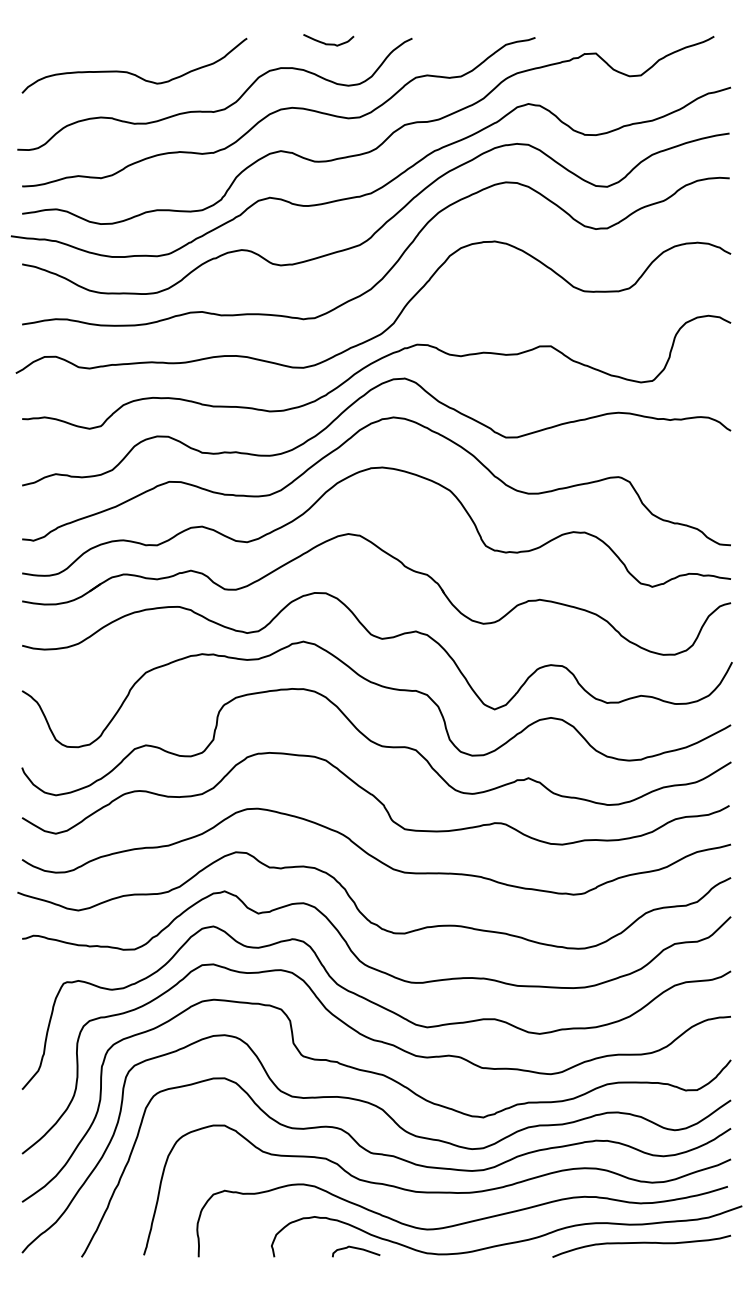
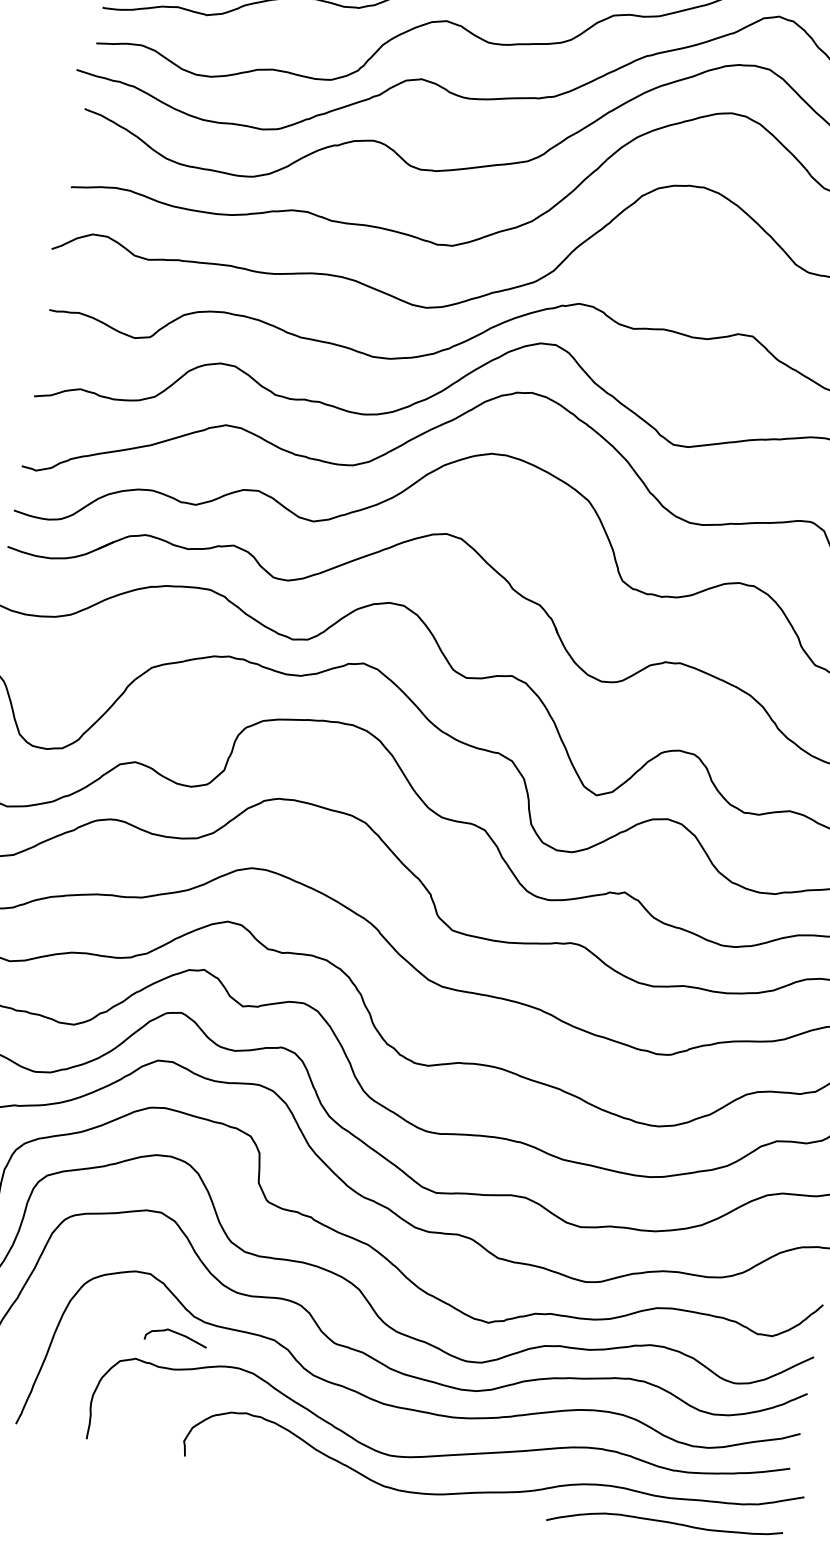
curve: (356, 1249) -> (177, 1334), moved

